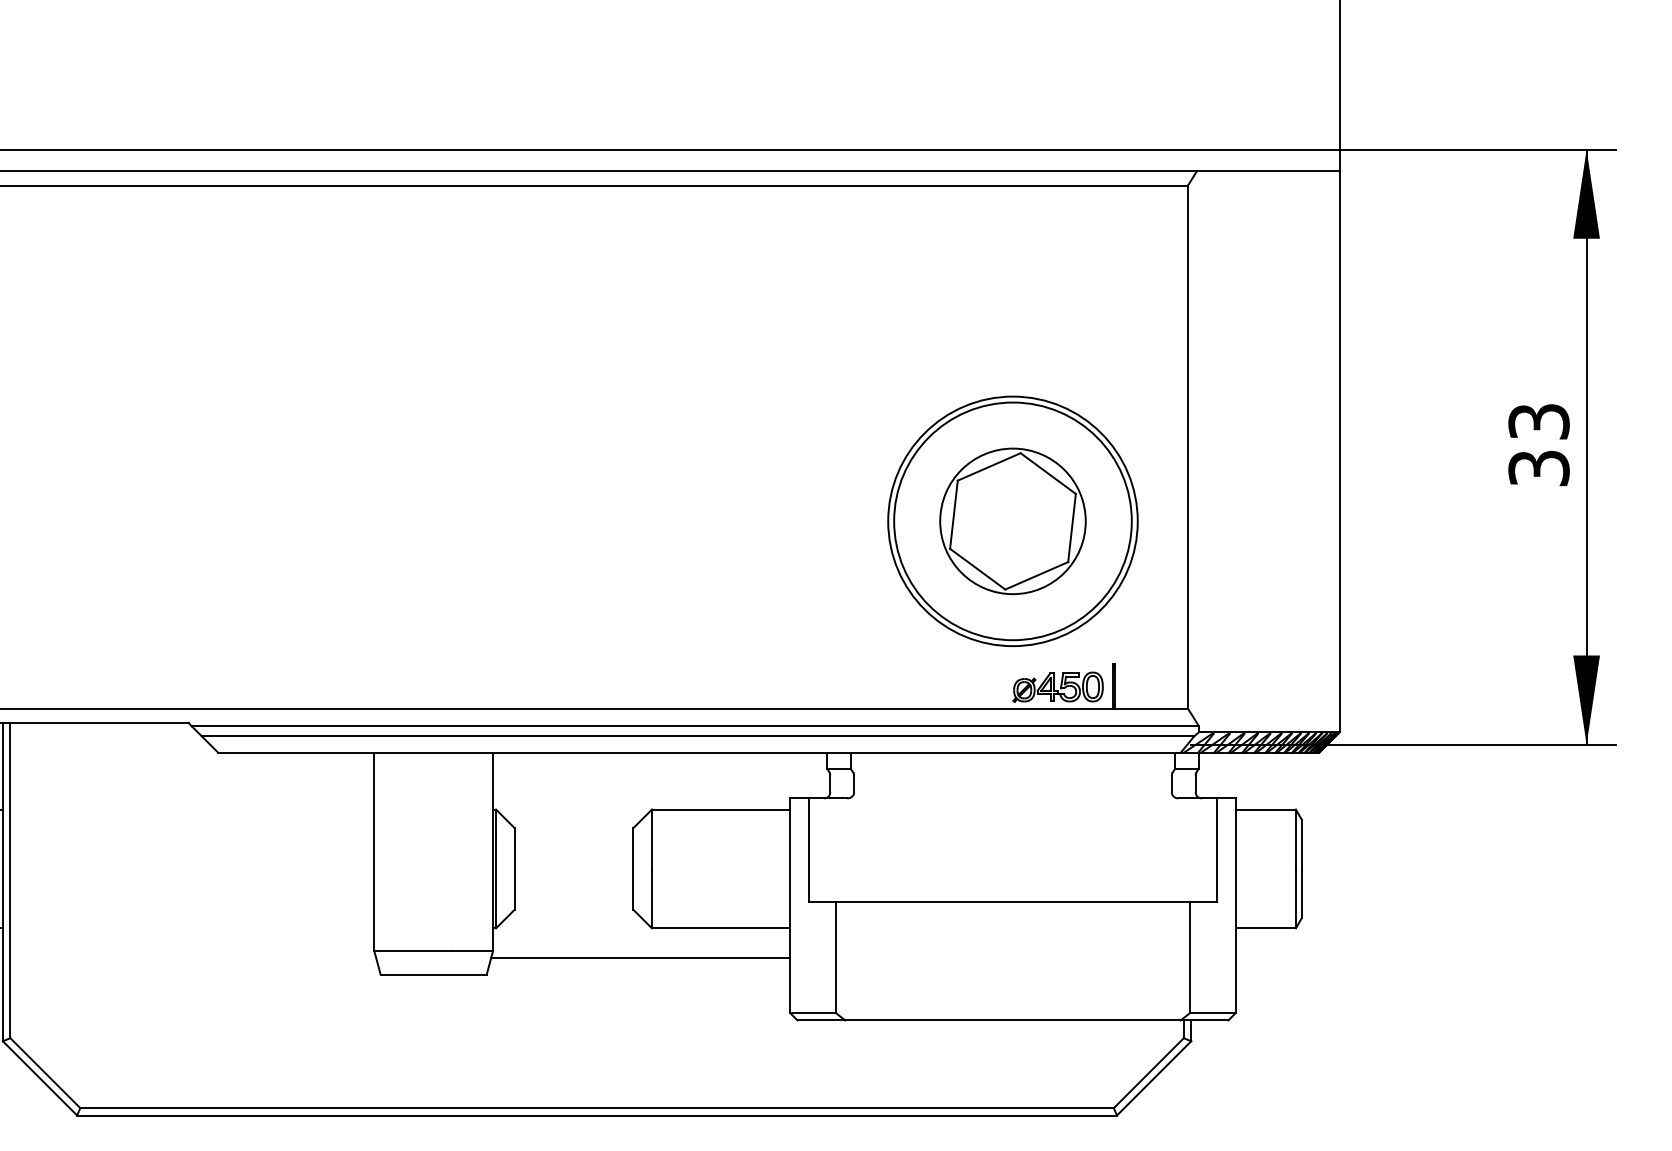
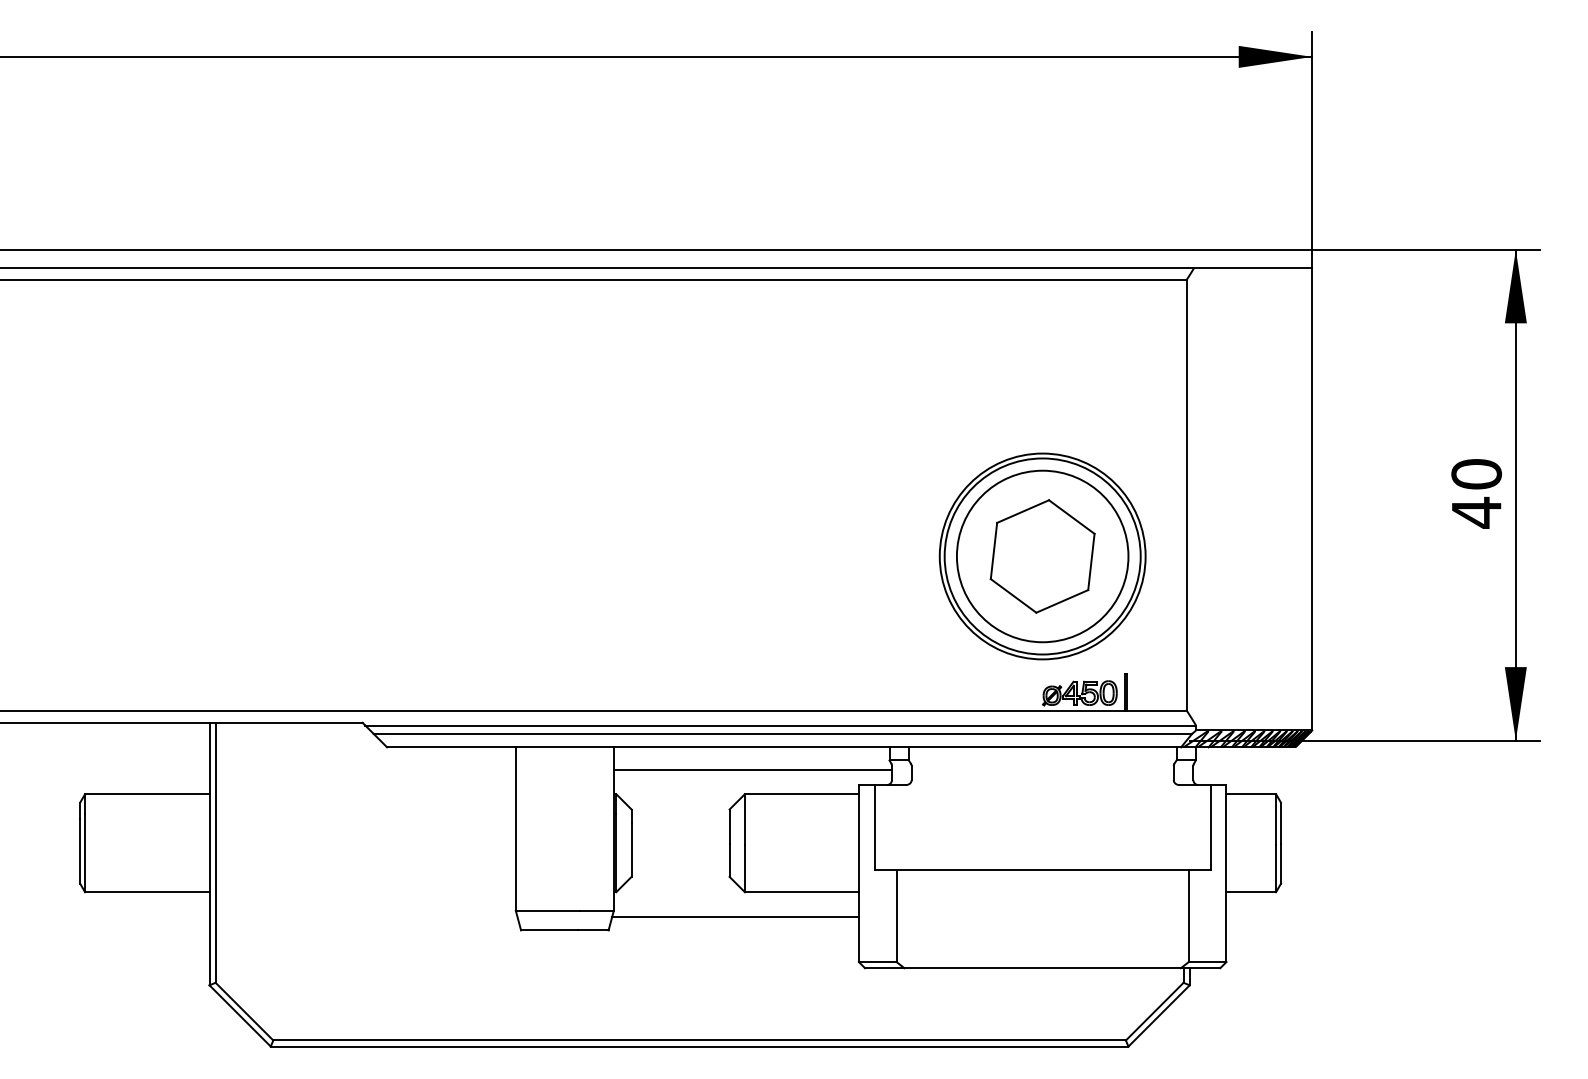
text: (1538, 445) -> (1476, 493), 33 -> 40
circle: (1012, 521) -> (1042, 556), size x1.43
line: (661, 779) -> (752, 769), added

